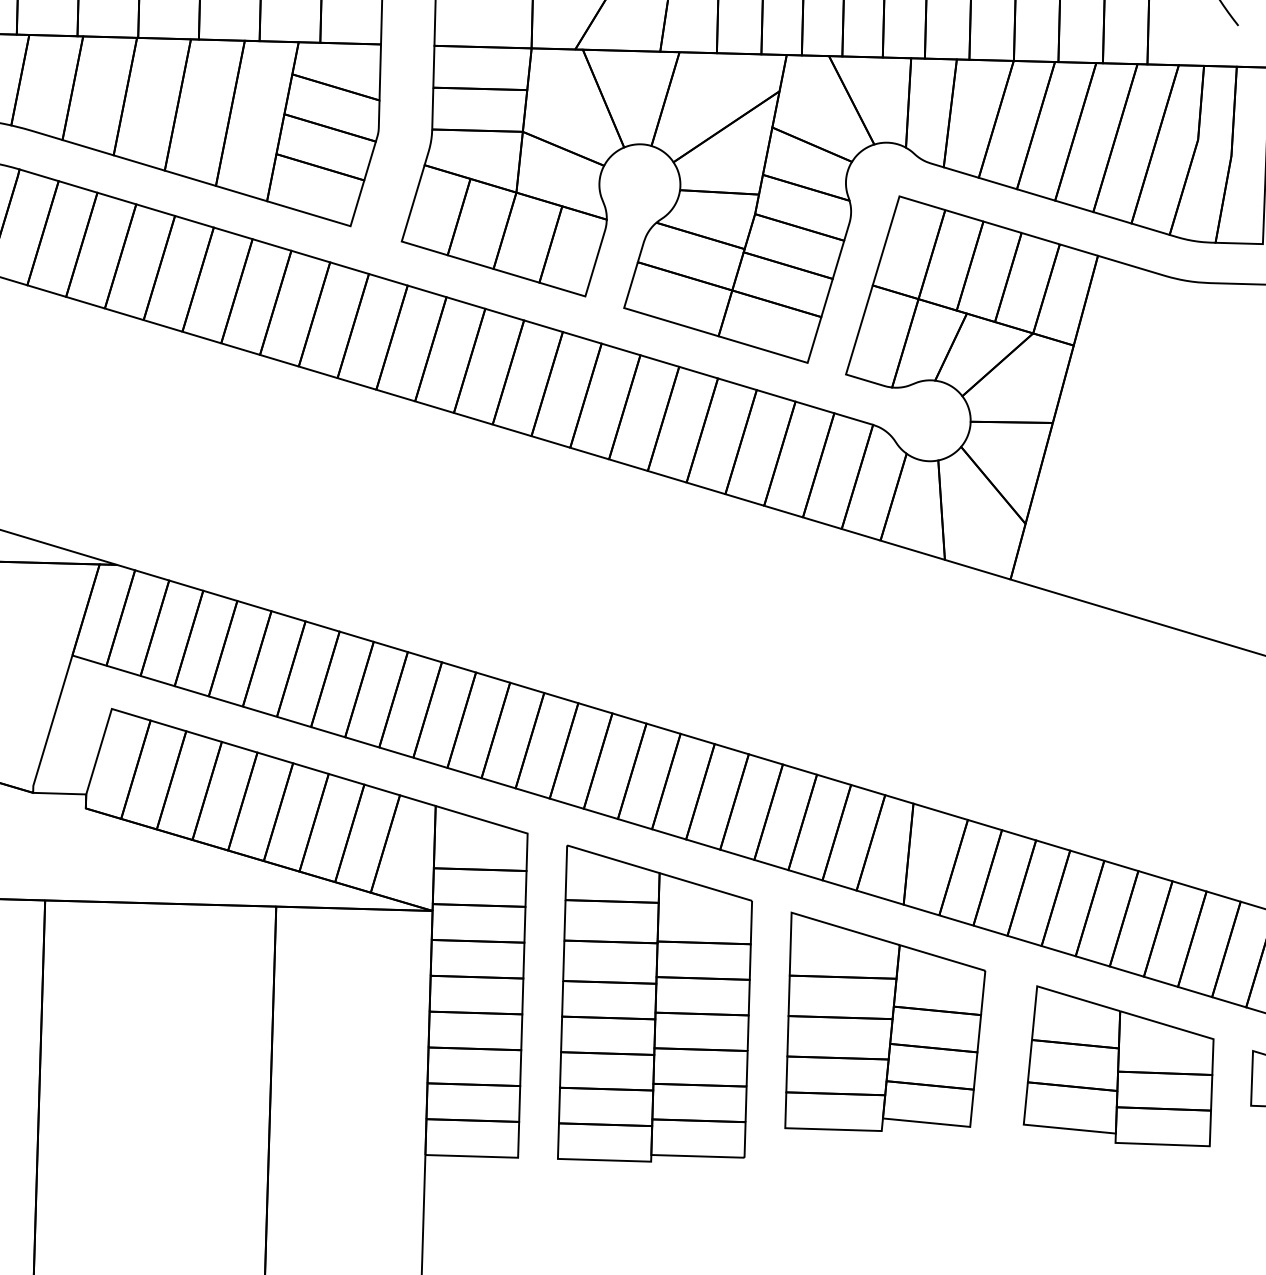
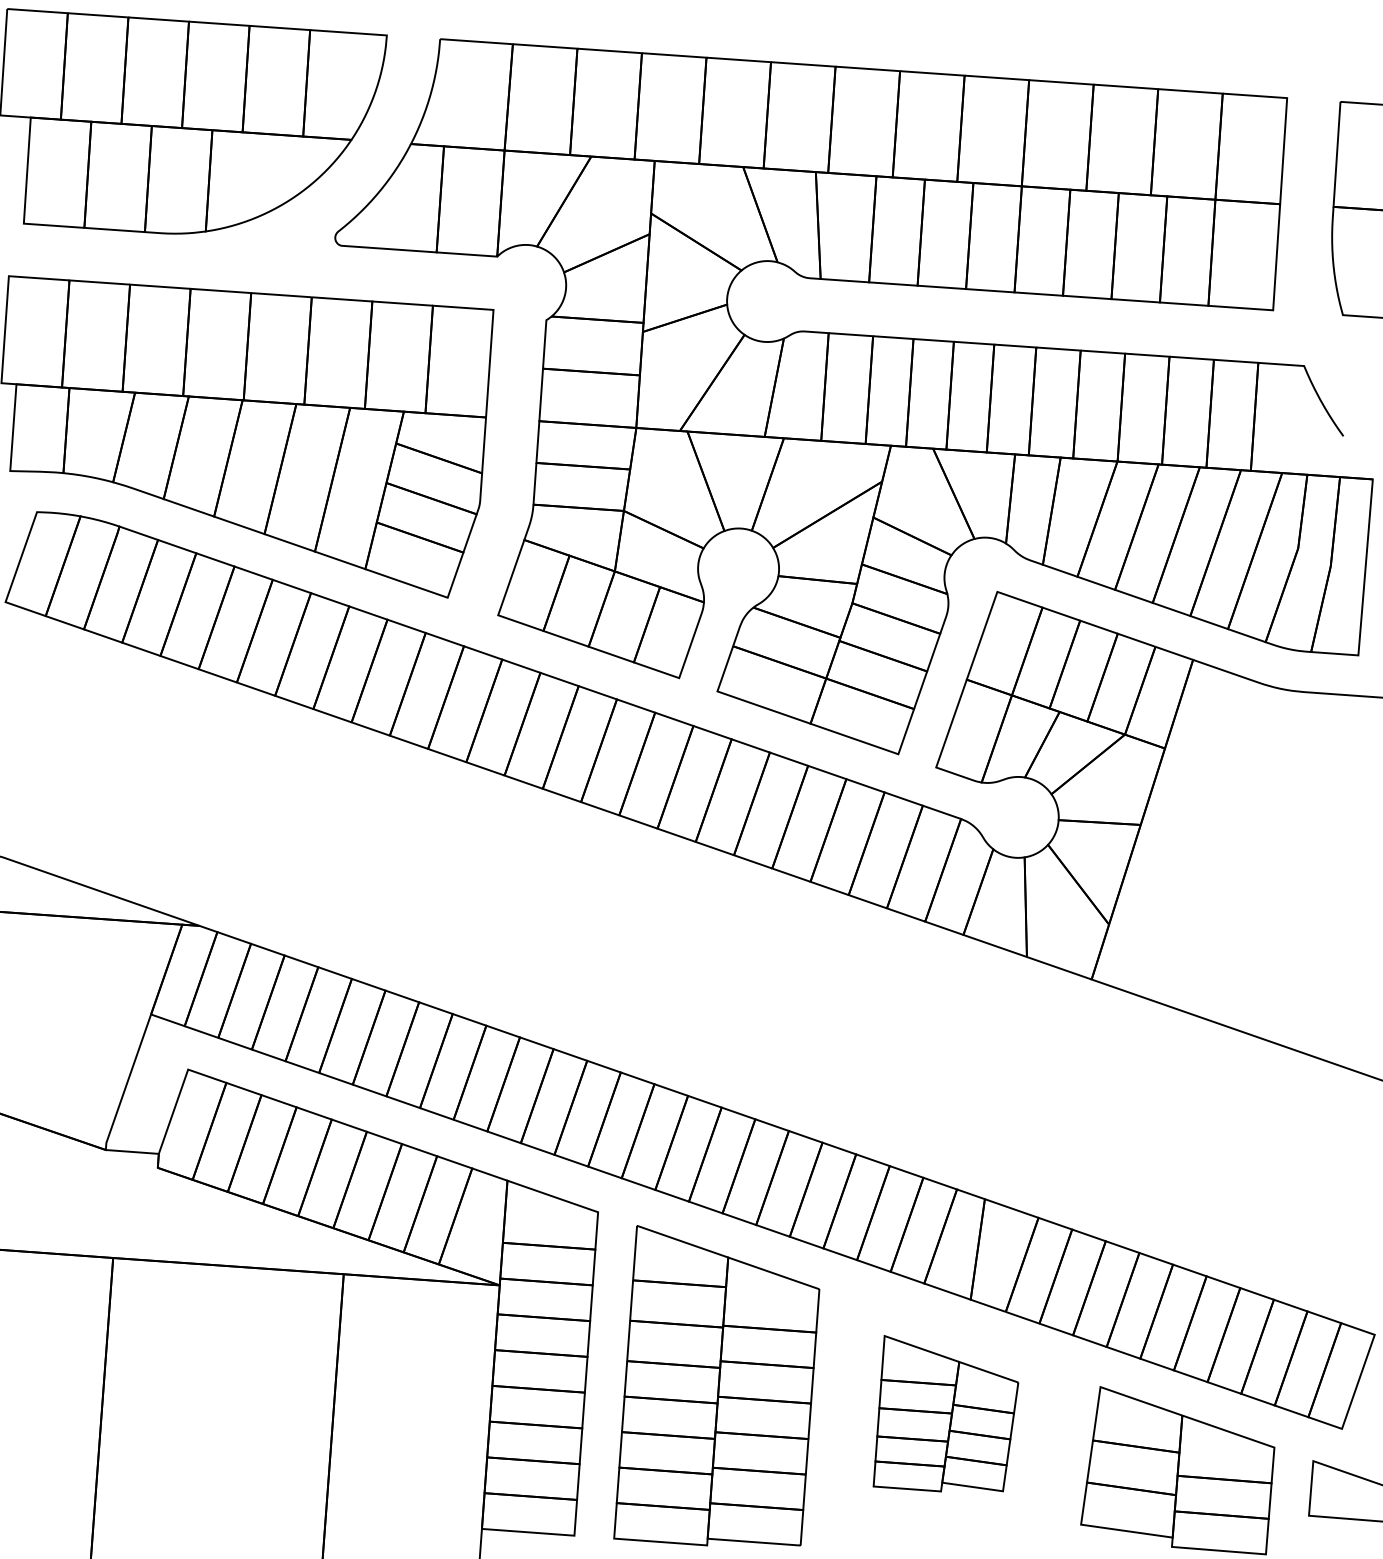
part: (883, 1019) -> (945, 1413), size x0.7

